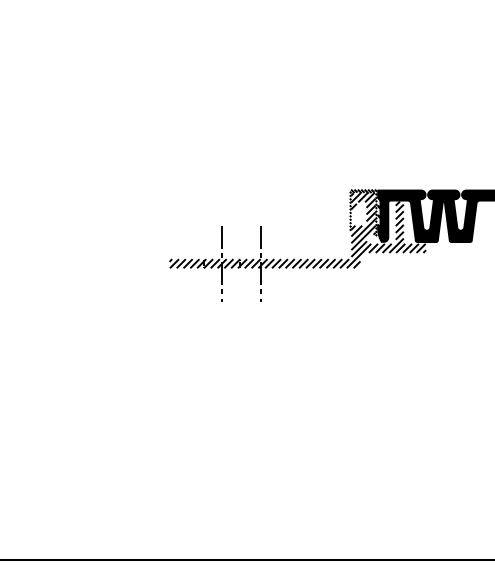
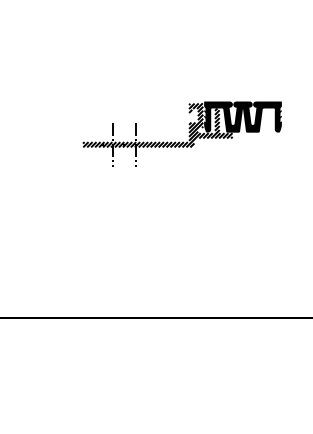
hatch: (364, 211) -> (196, 114), removed

